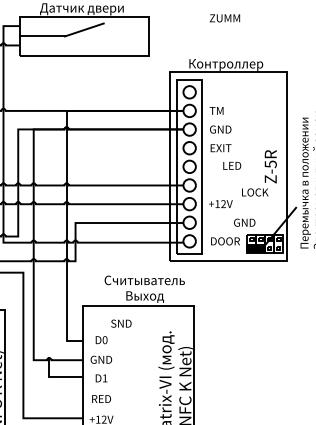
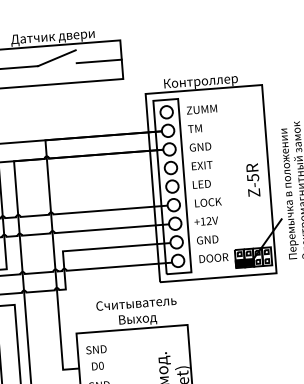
text: (225, 18) -> (202, 109), moved
line: (125, 36) -> (98, 61), added
text: (232, 165) -> (202, 183), moved
text: (255, 192) -> (208, 202), moved
text: (244, 222) -> (207, 239), moved
text: (121, 323) -> (96, 349), moved

